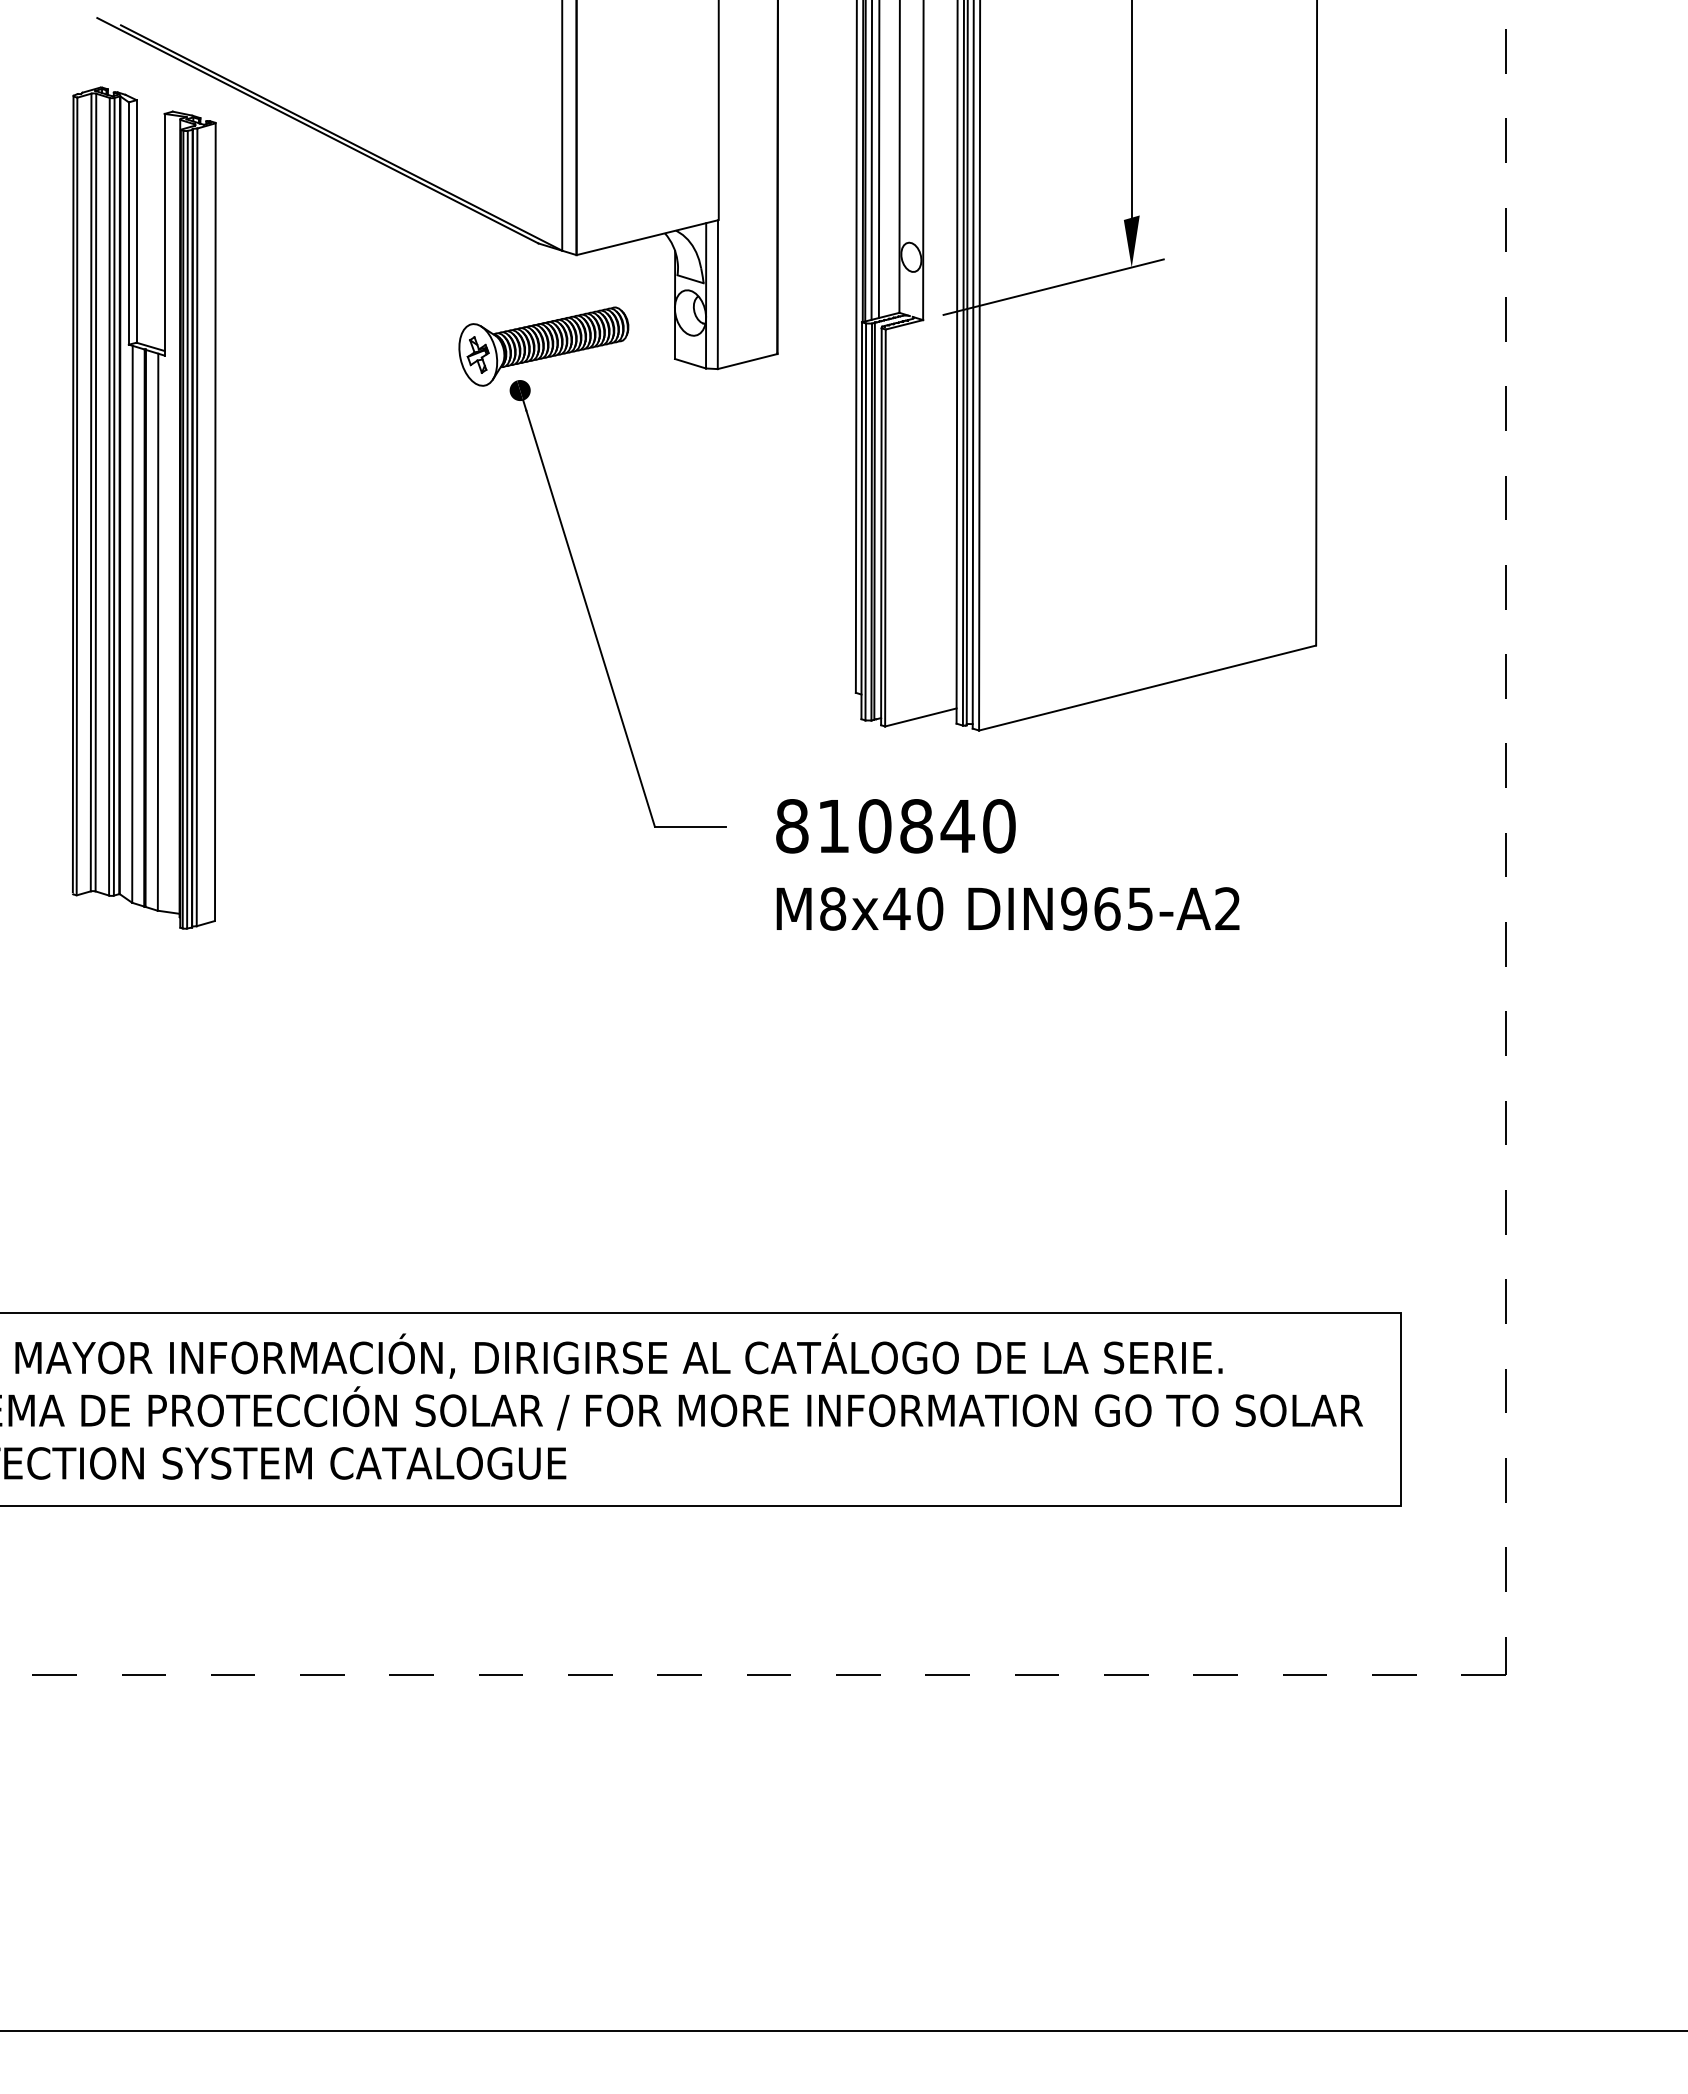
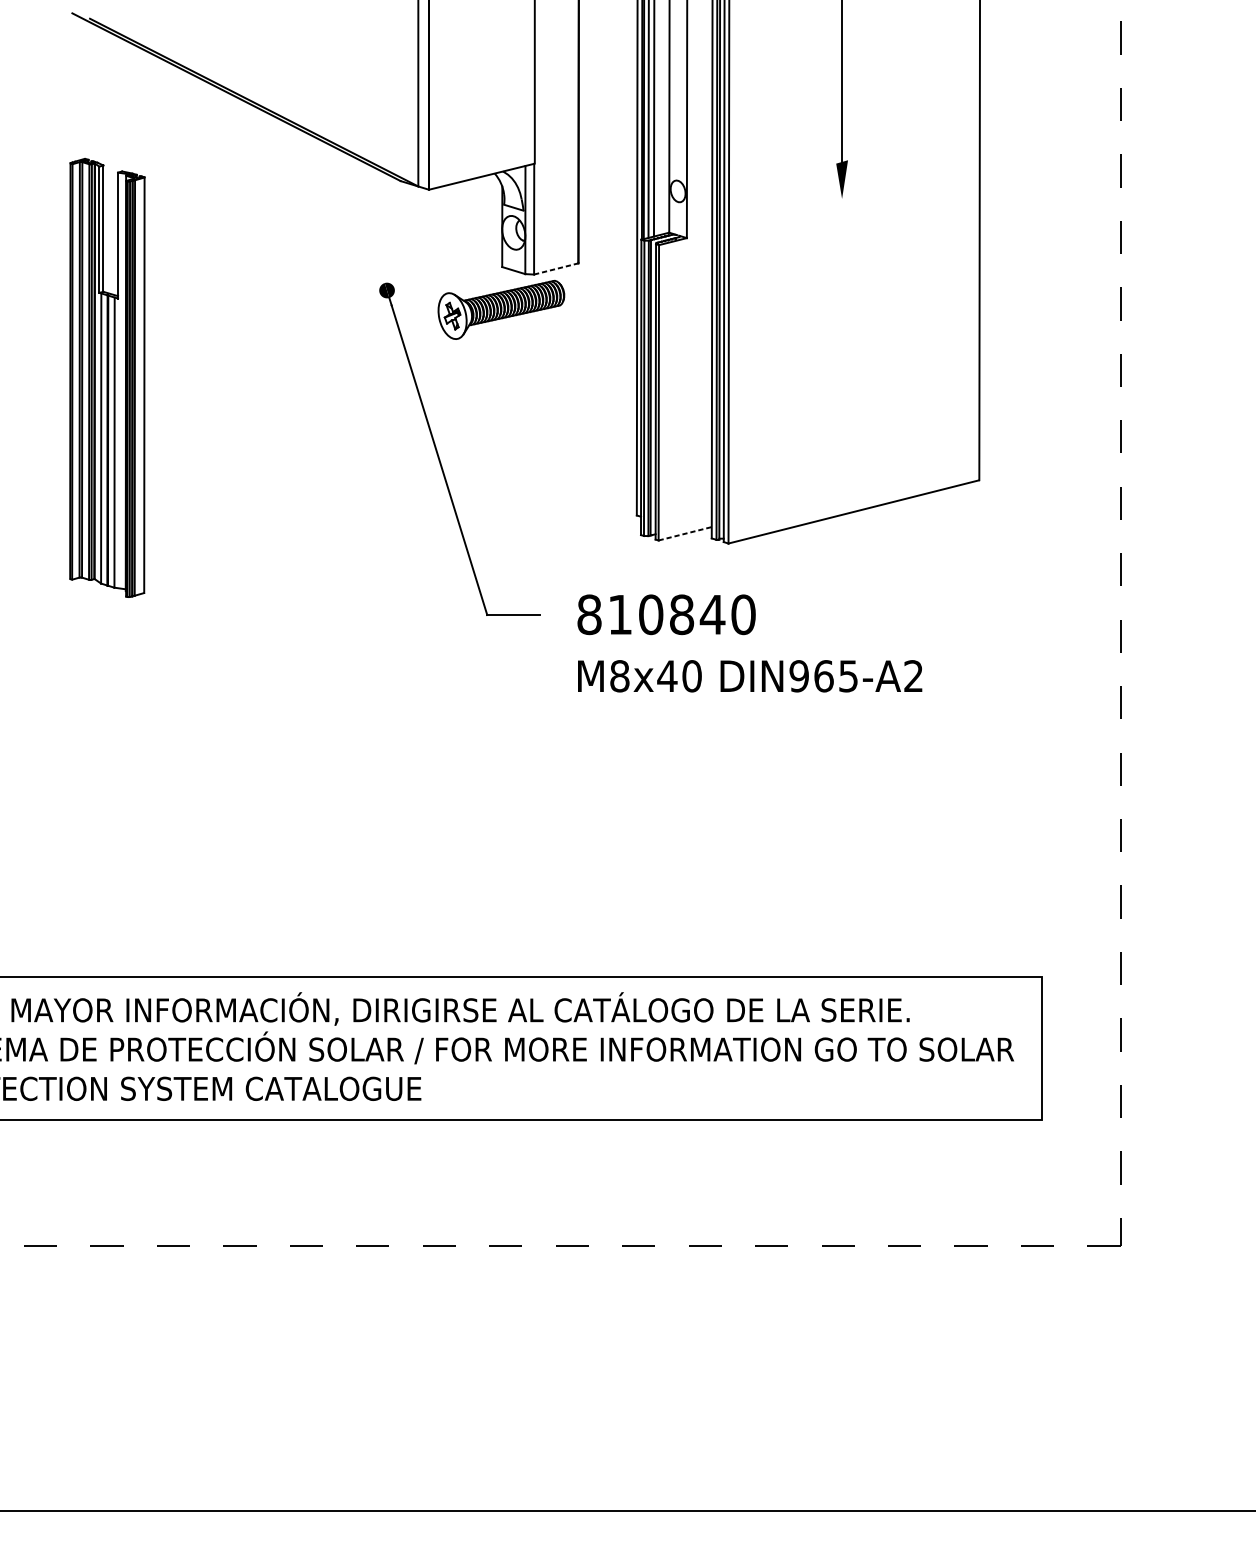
line: (1053, 286) -> (783, 213), removed
part: (543, 346) -> (501, 309), moved
line: (747, 361) -> (556, 268), solid -> dashed
part: (144, 507) -> (107, 377), size x0.7
line: (920, 717) -> (684, 533), solid -> dashed

